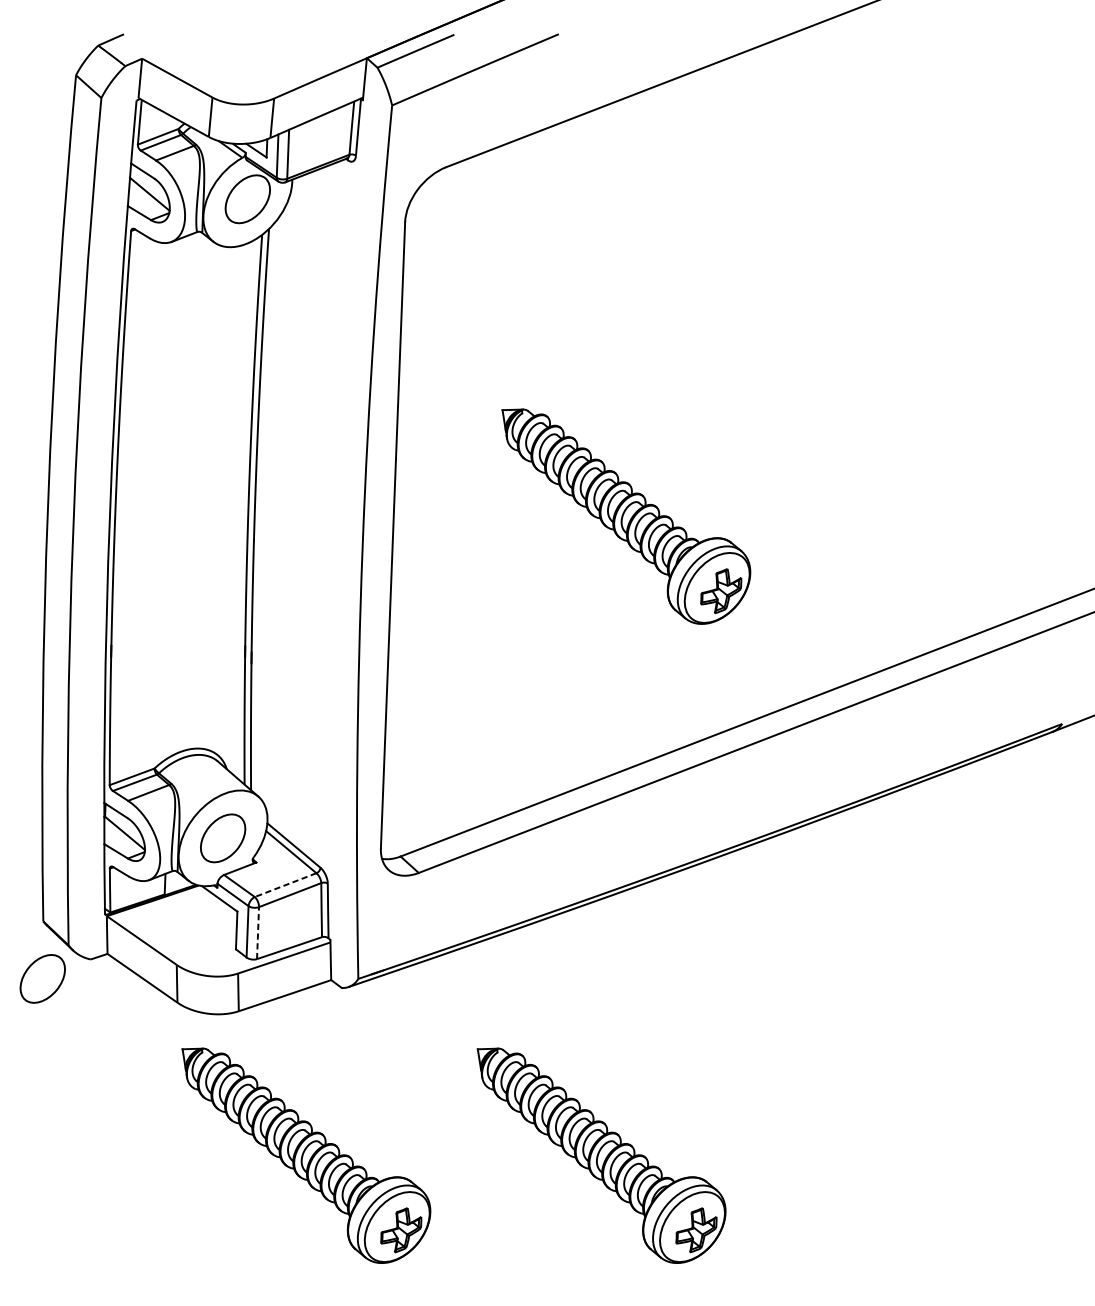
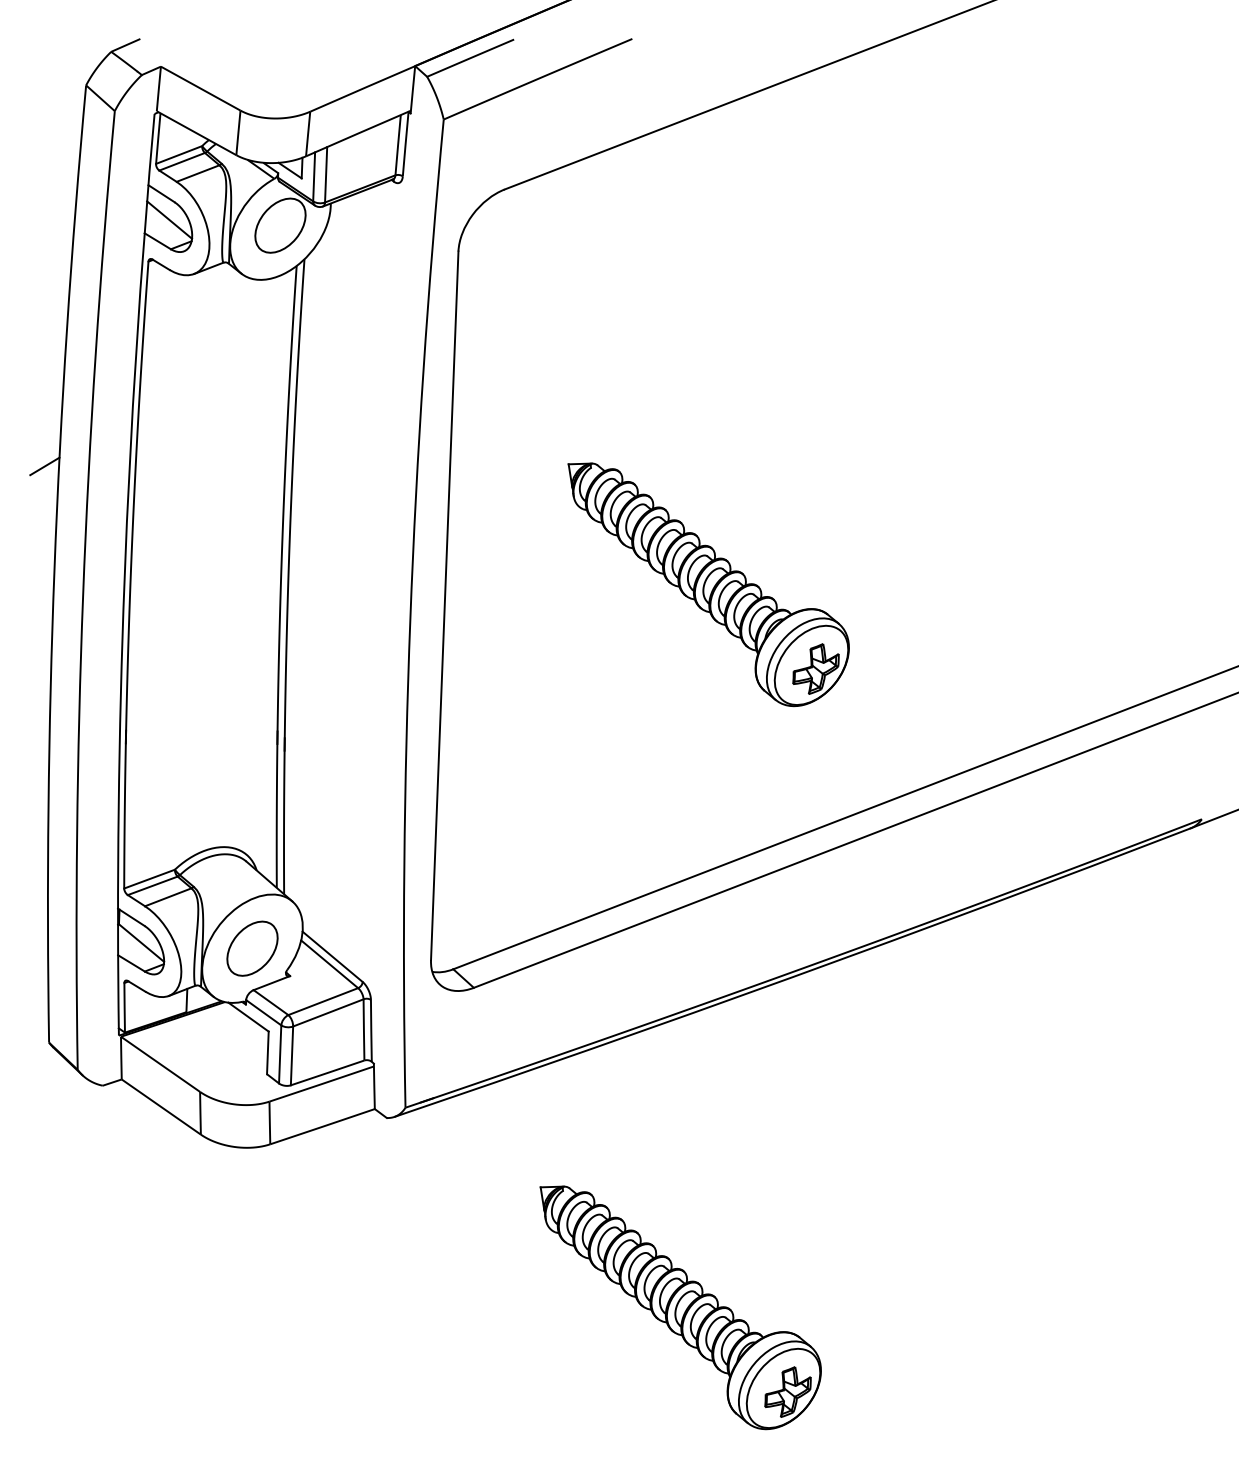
line: (39, 412) -> (44, 466), added
line: (284, 885) -> (322, 1001), dashed -> solid
line: (258, 932) -> (292, 1055), dashed -> solid
part: (42, 978) -> (48, 1107), removed
part: (306, 1155) -> (346, 1307), removed

